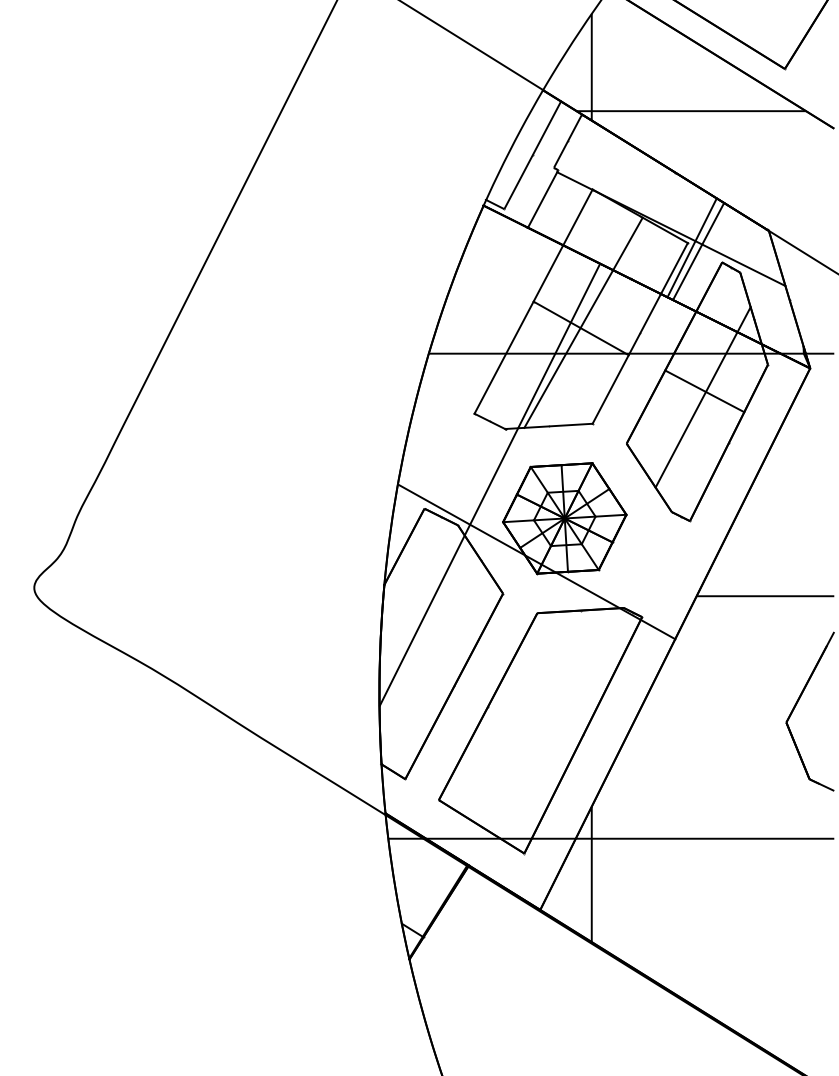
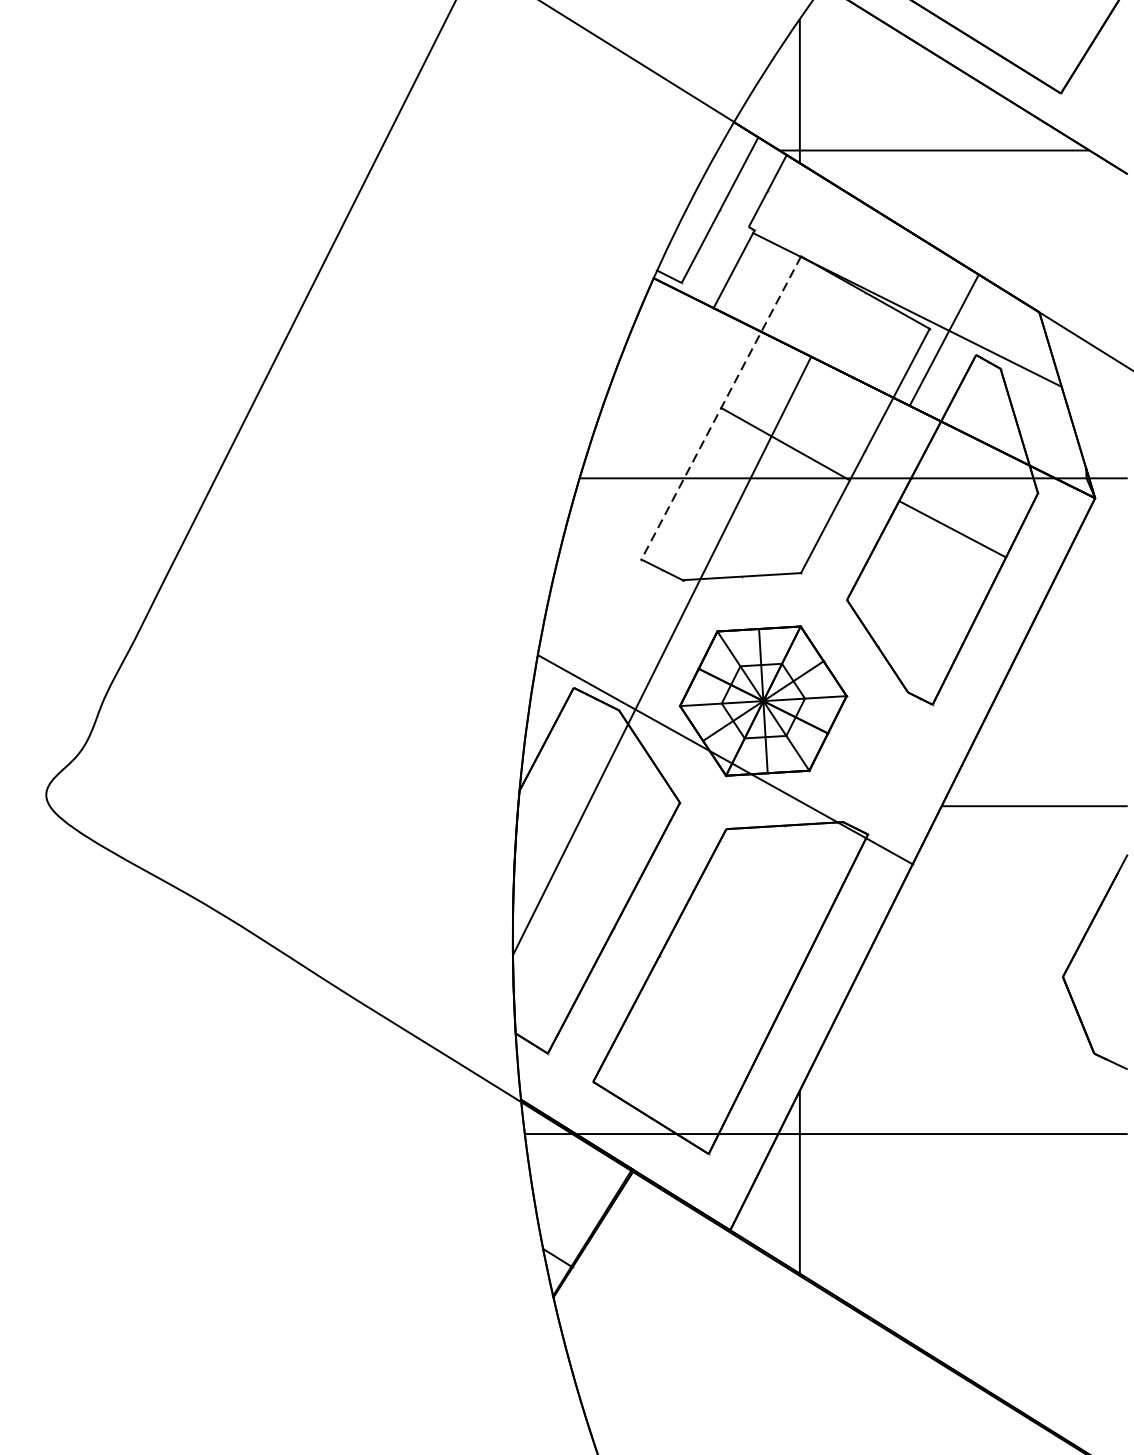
line: (691, 247) -> (934, 334), removed
line: (533, 301) -> (721, 407), solid -> dashed
line: (583, 322) -> (788, 436), removed
line: (702, 397) -> (949, 537), removed

